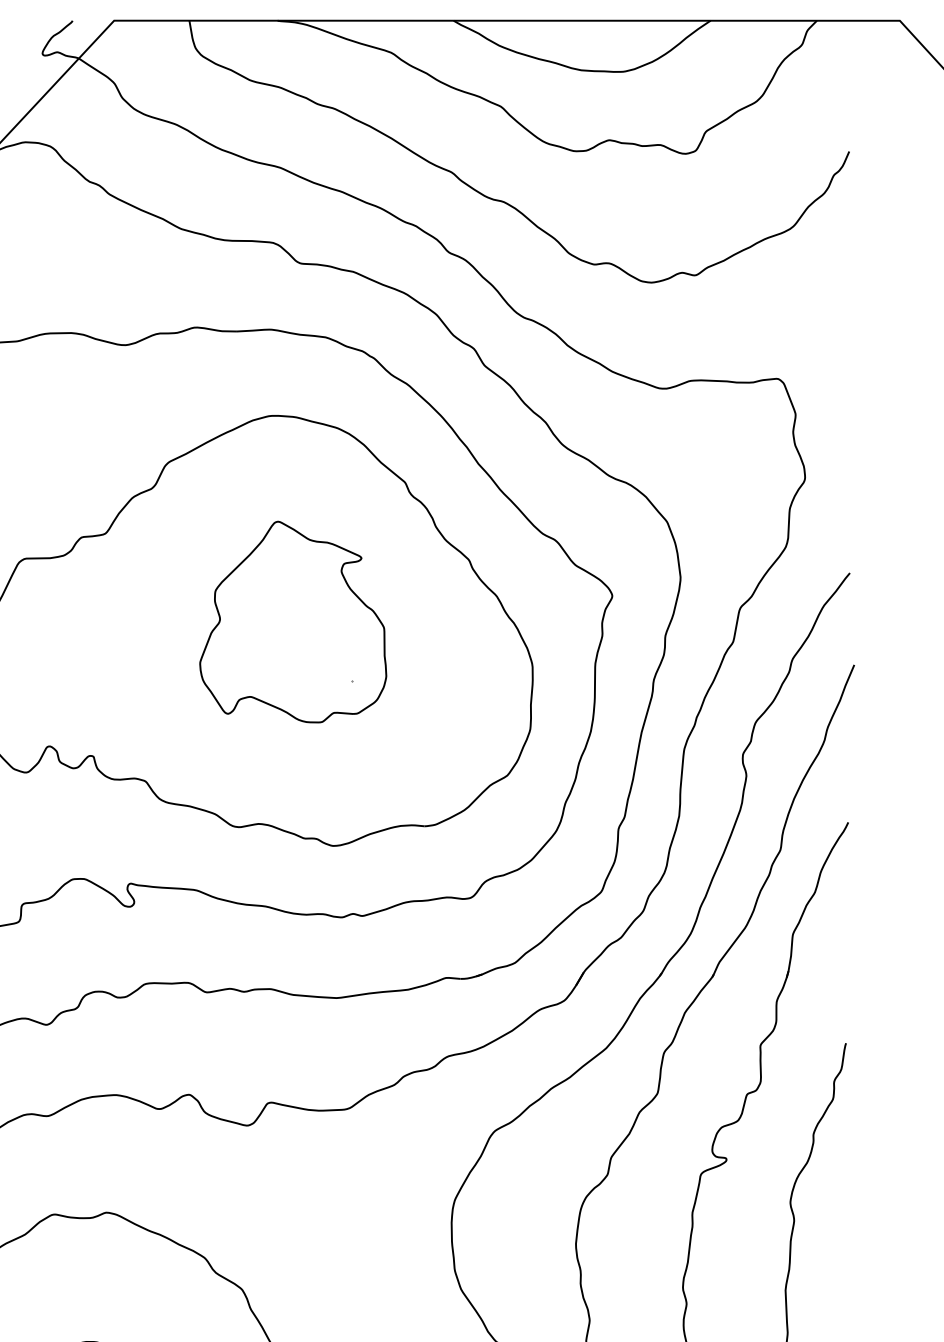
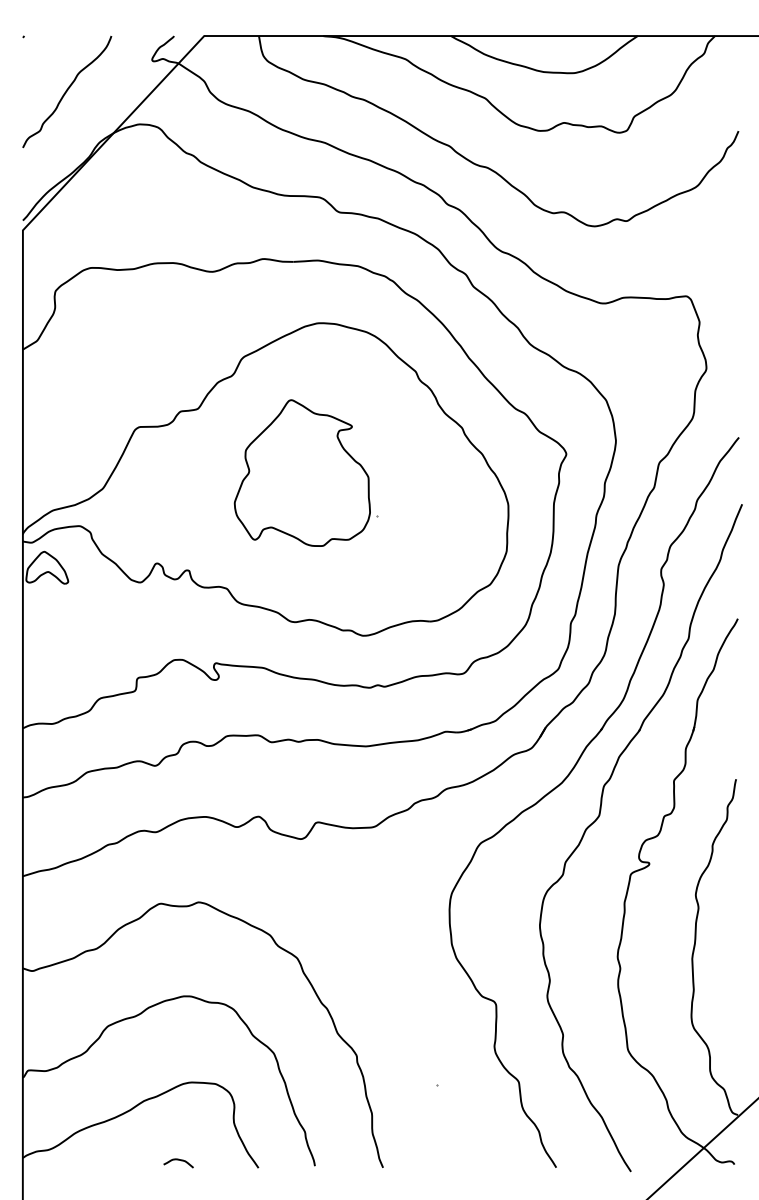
part: (291, 621) -> (301, 472), moved

